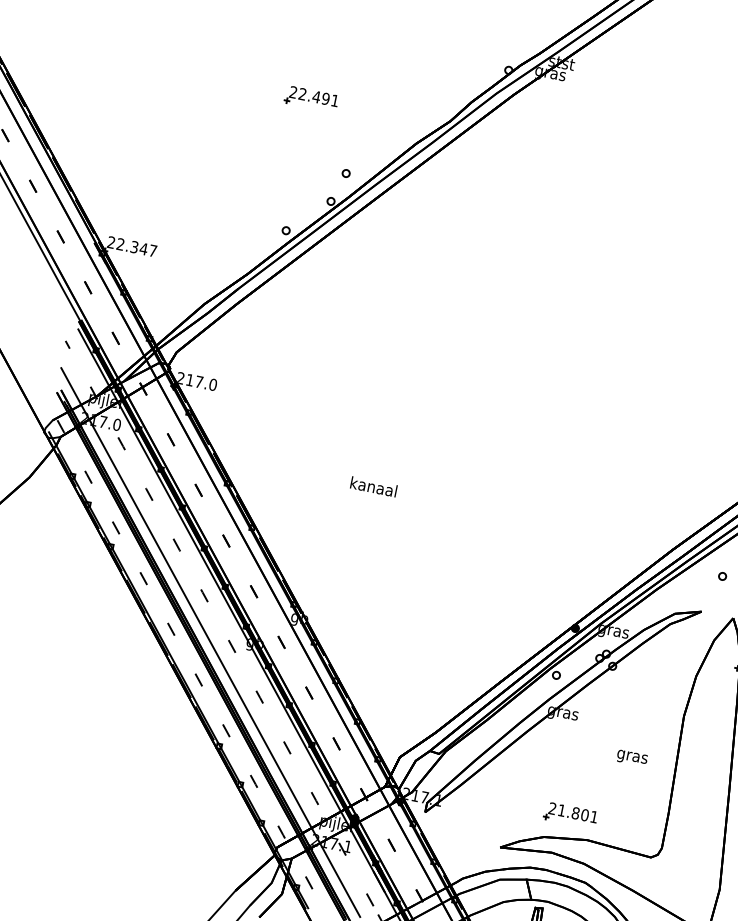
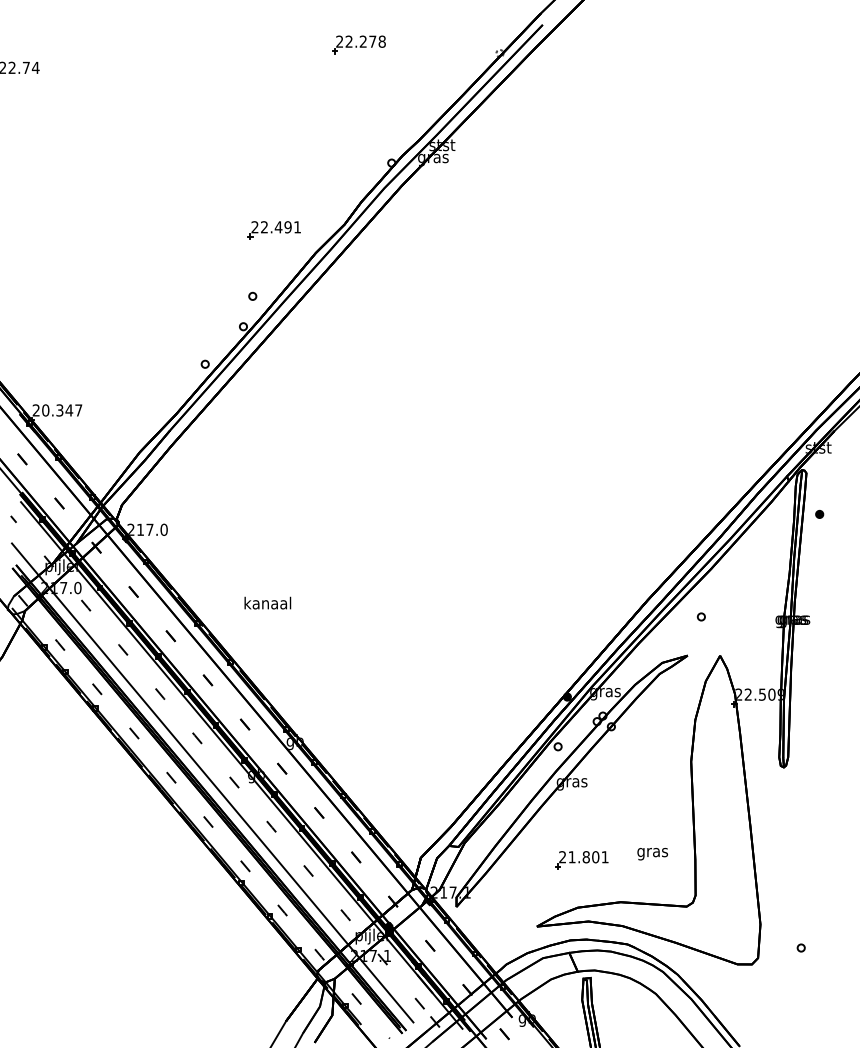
part: (310, 99) -> (273, 230), moved
text: (120, 244) -> (45, 410), 22.347 -> 20.347
text: (373, 486) -> (267, 602), moved
text: (631, 758) -> (652, 854), moved
part: (570, 815) -> (581, 860), moved

